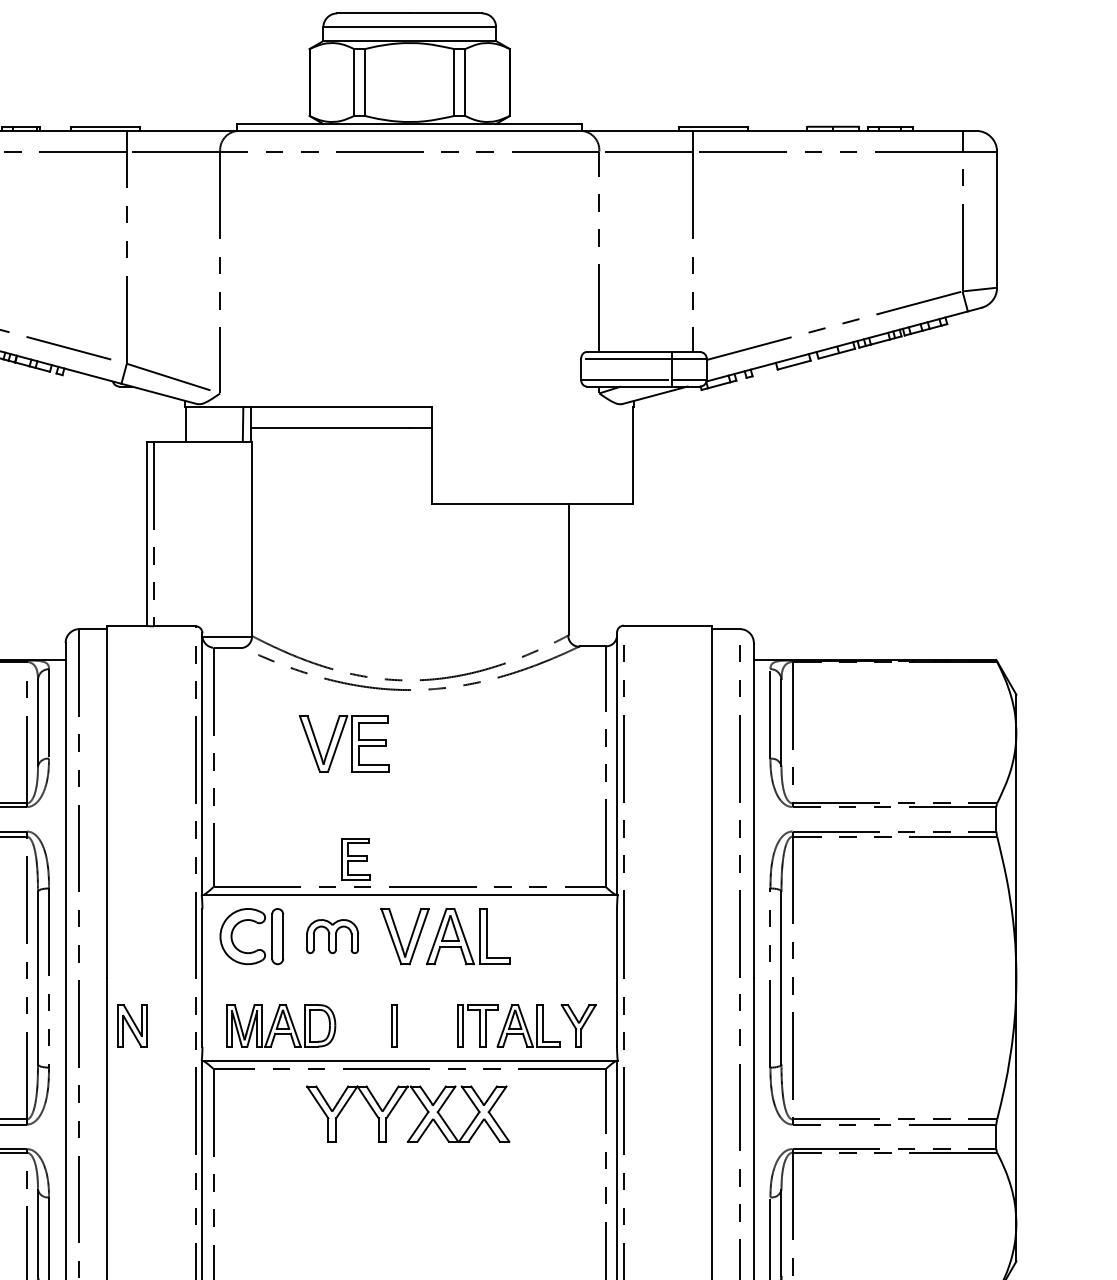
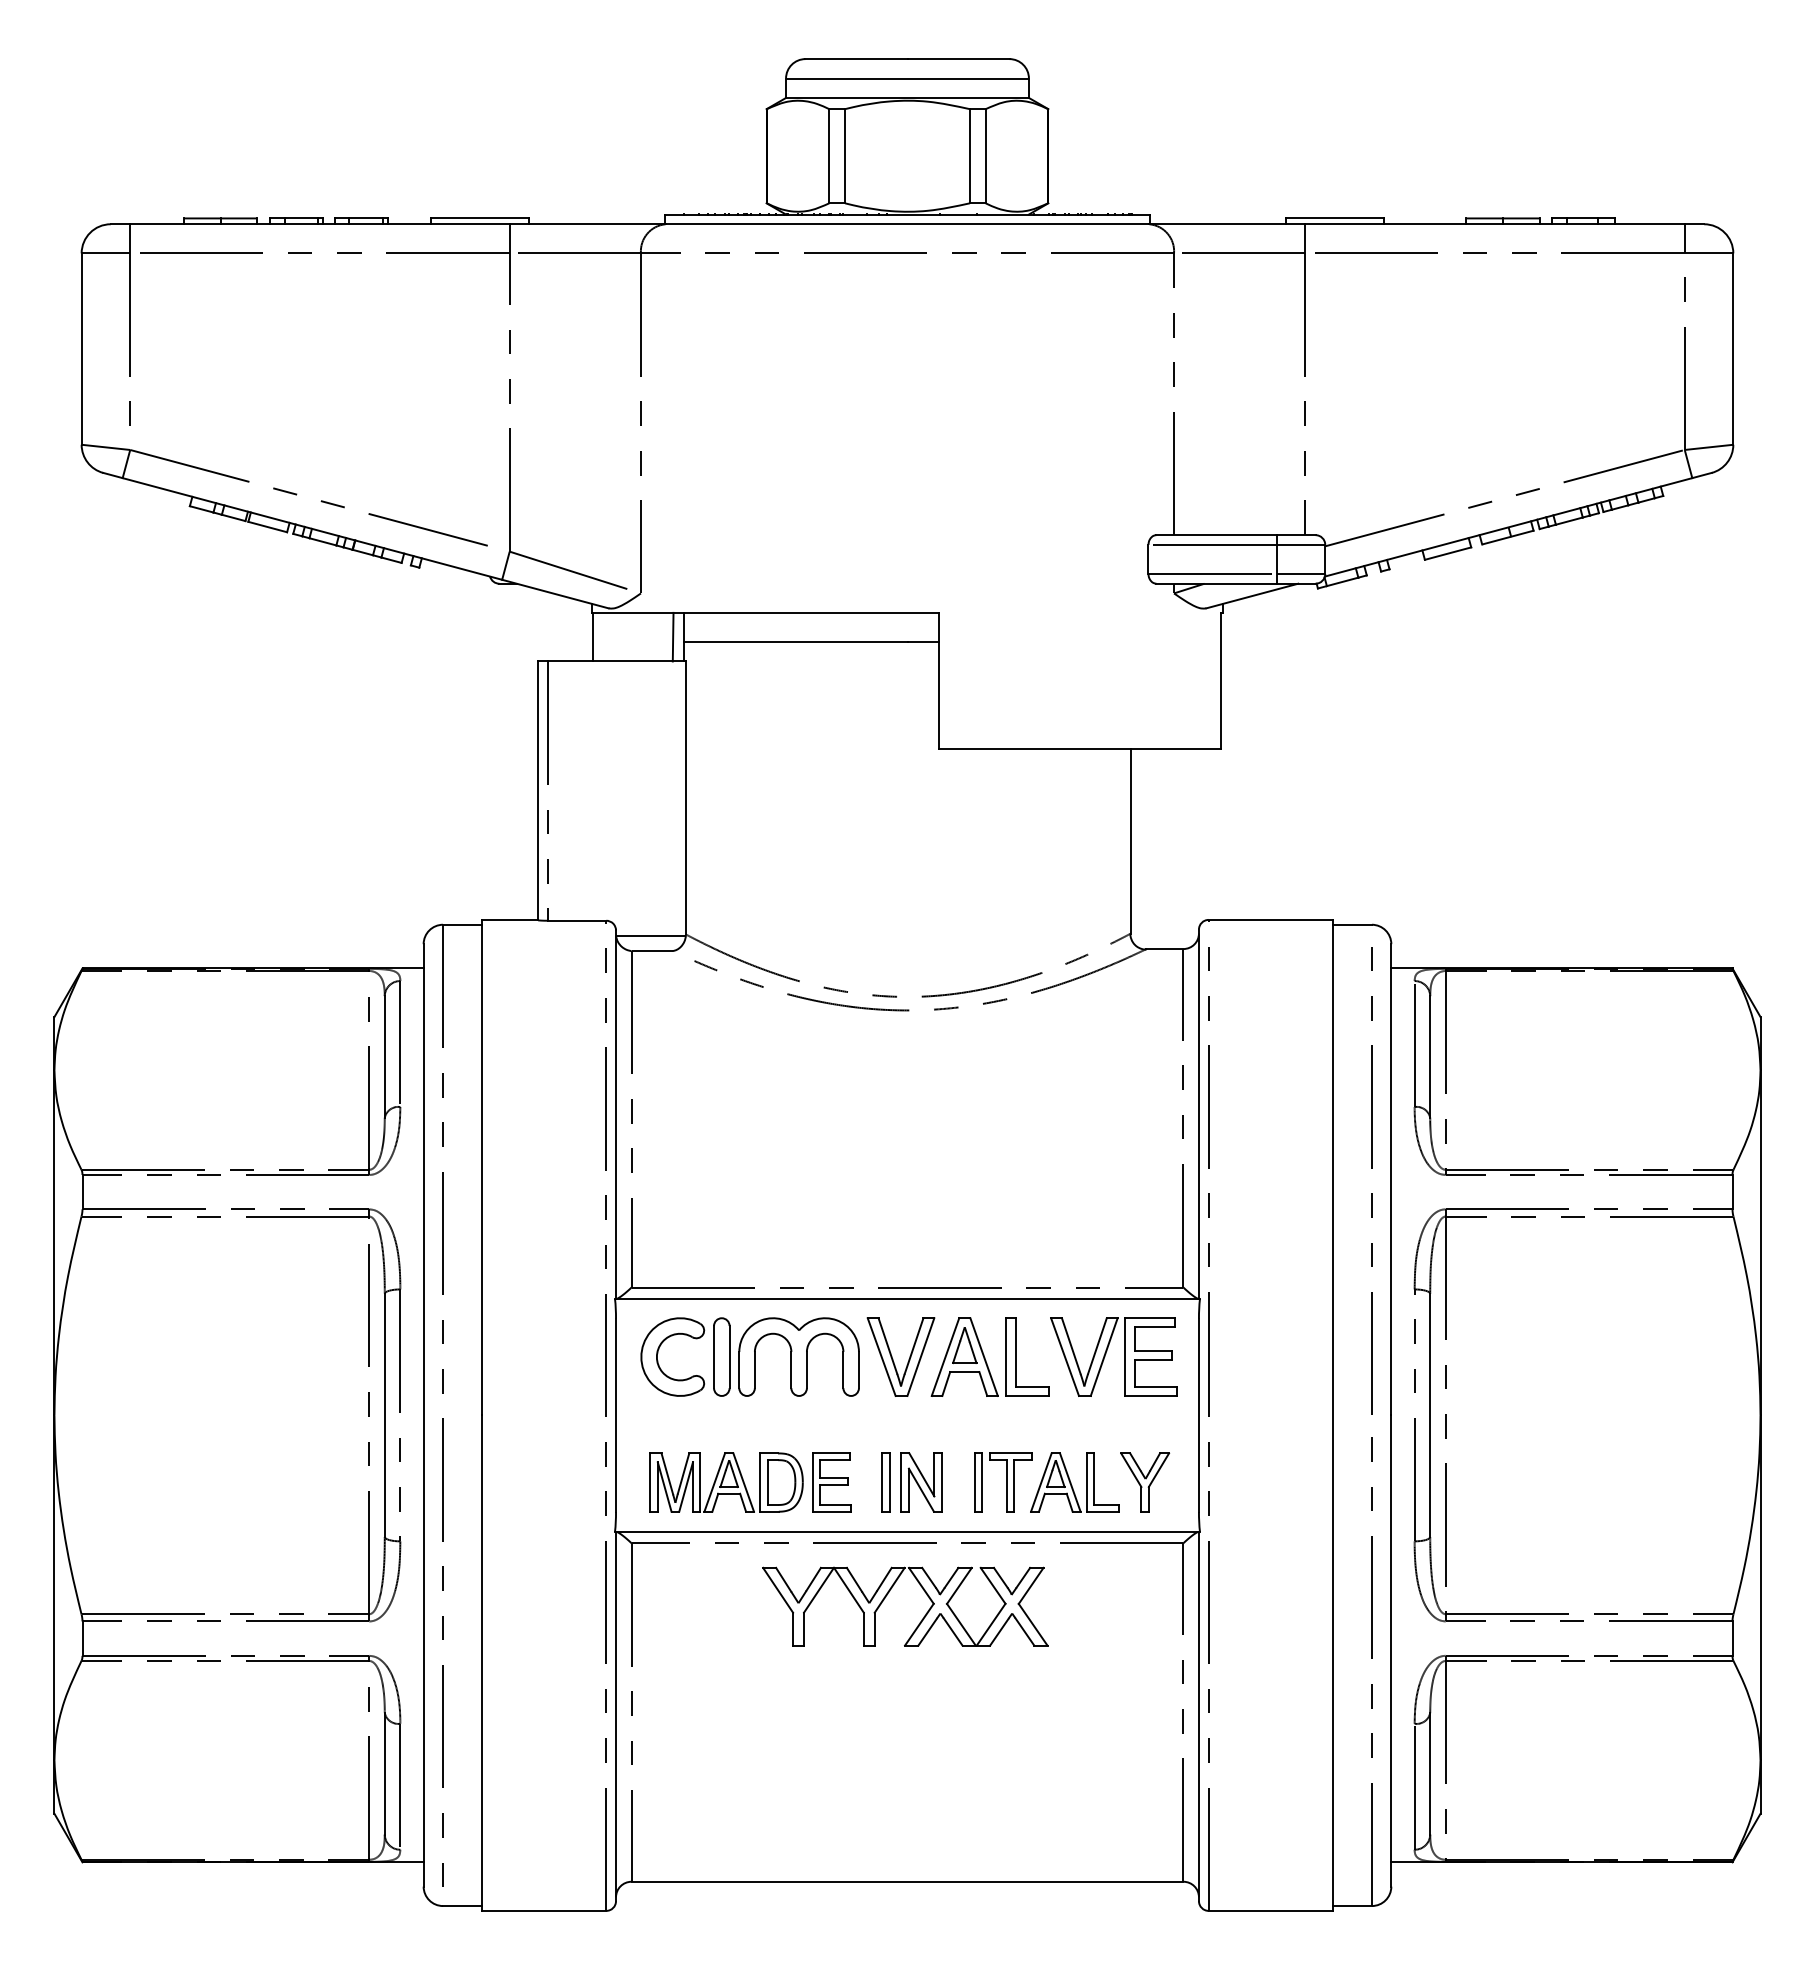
part: (339, 742) -> (1106, 1354), moved
part: (355, 859) -> (831, 1482), moved
part: (332, 936) -> (798, 1356), size x1.67
part: (132, 1025) -> (921, 1482), moved

